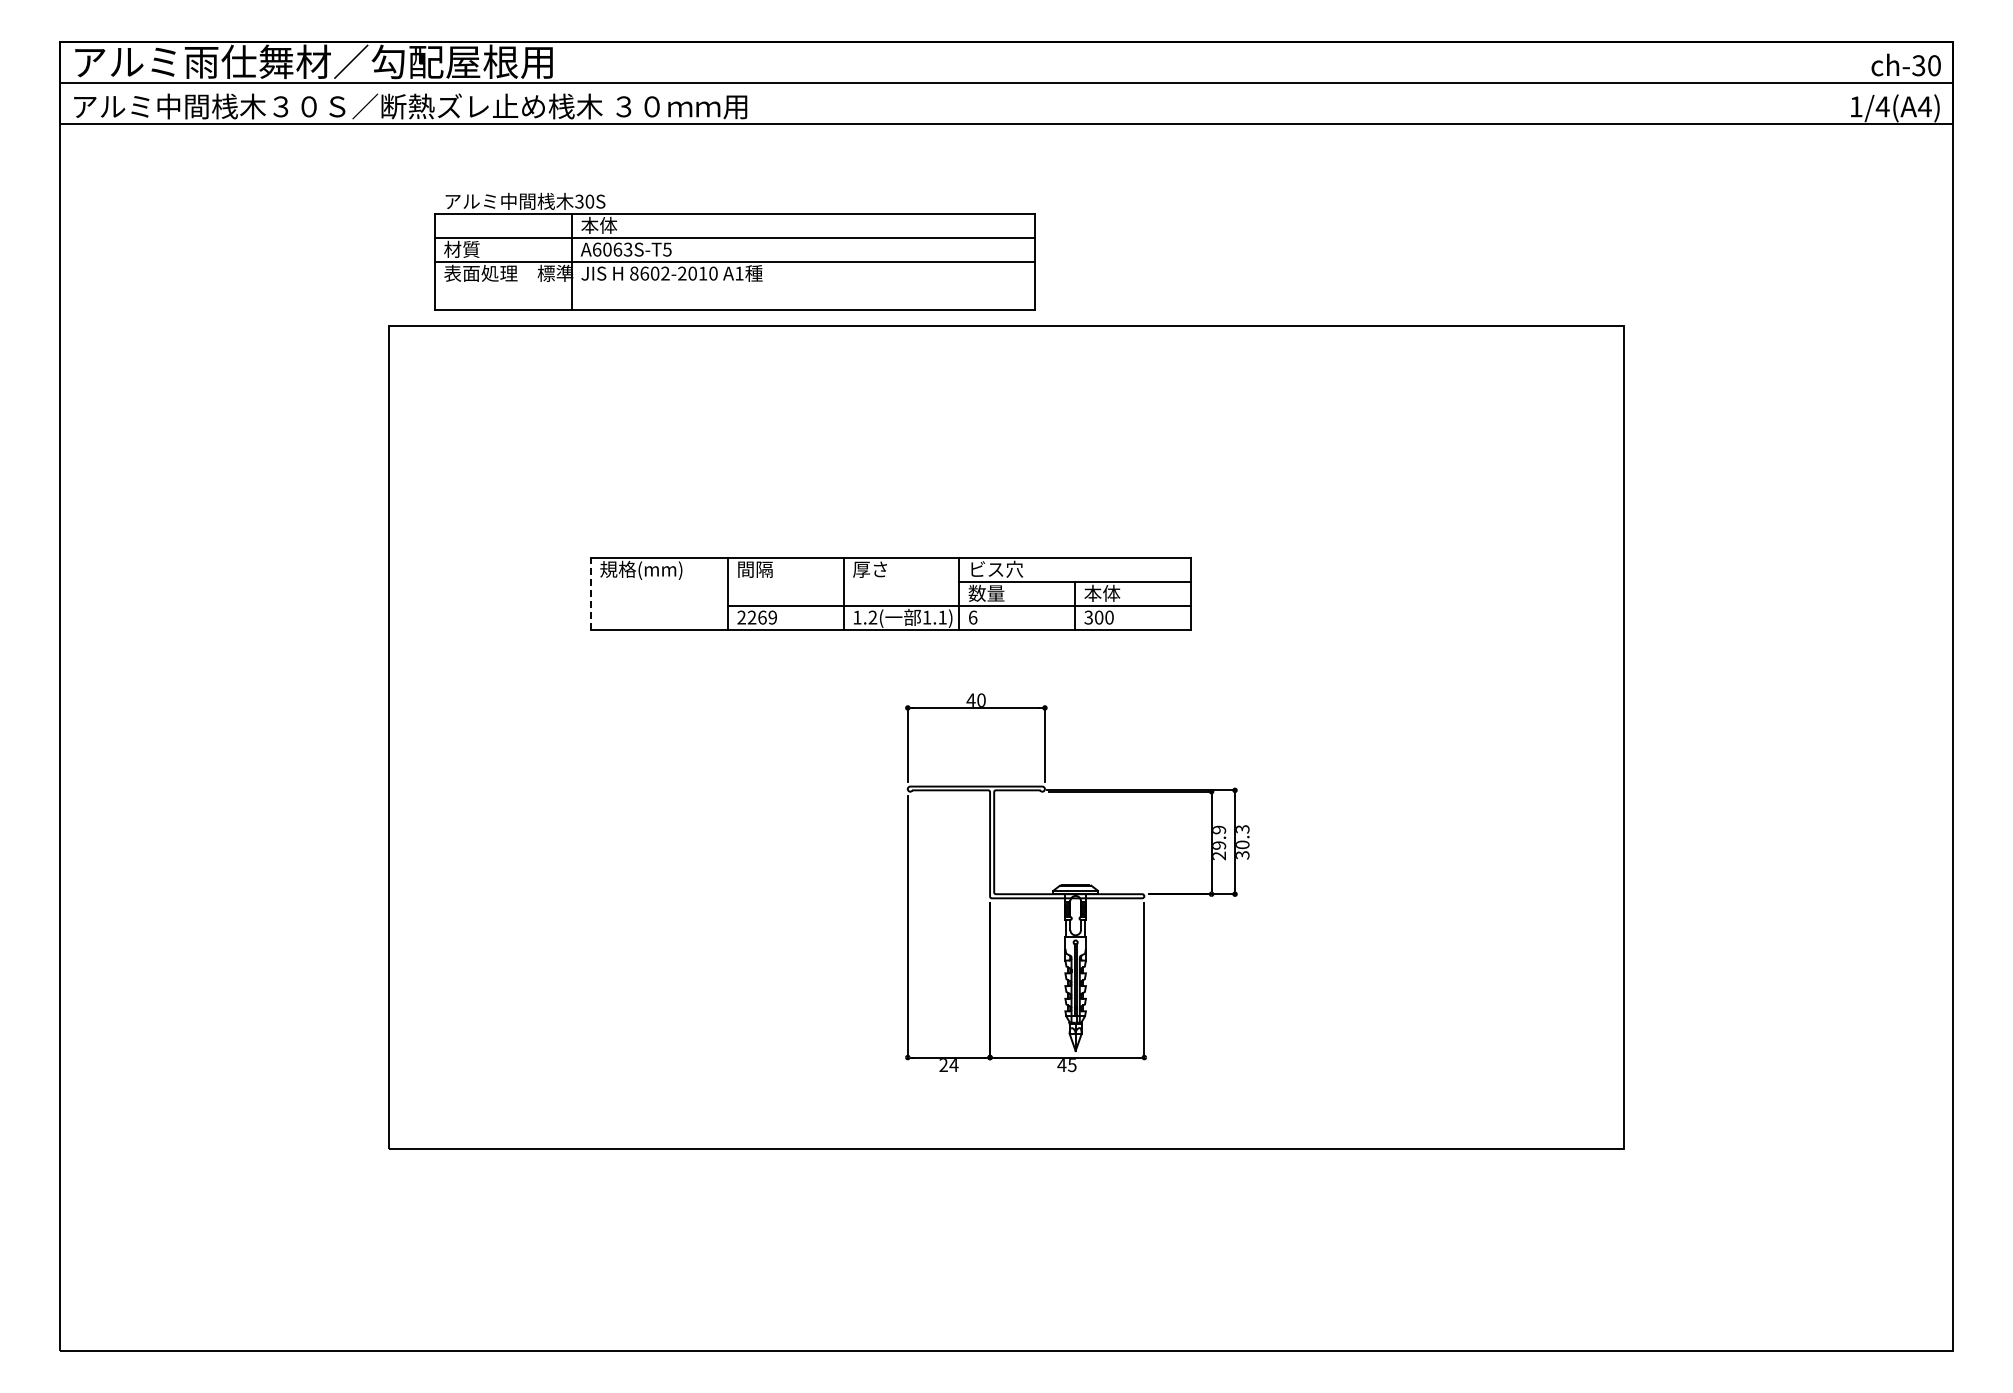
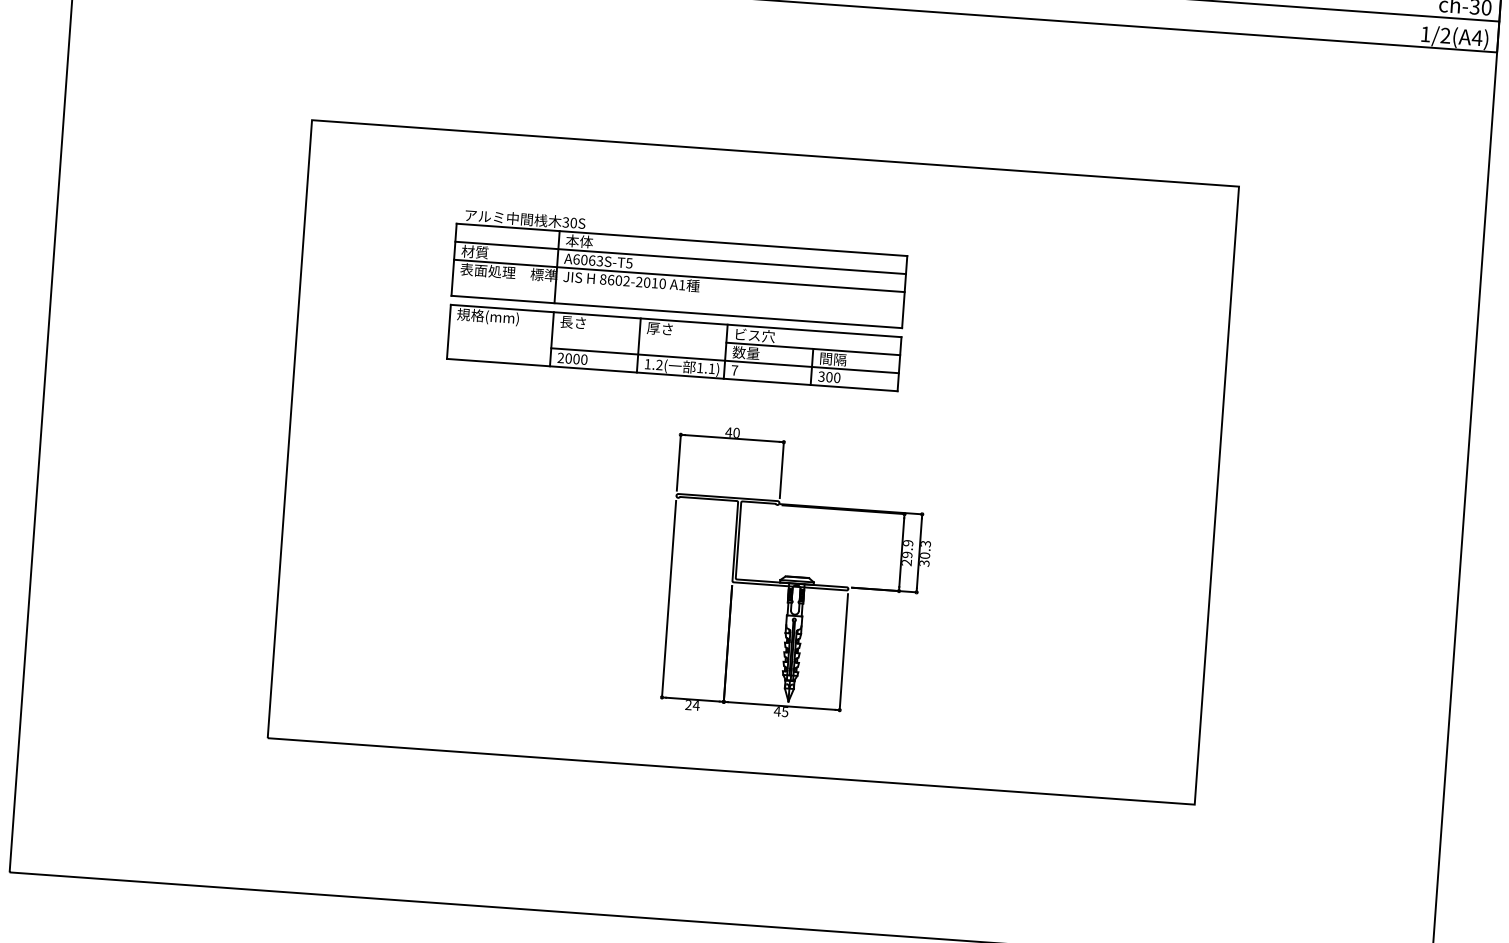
text: (1882, 106) -> (1445, 35), 1/4(A4) -> 1/2(A4)
part: (734, 251) -> (679, 268), moved
text: (754, 569) -> (573, 322), 間隔 -> 長さ
text: (1102, 592) -> (833, 358), 本体 -> 間隔
line: (590, 593) -> (448, 331), dashed -> solid
text: (762, 617) -> (576, 359), 2269 -> 2000
text: (972, 617) -> (734, 370), 6 -> 7

